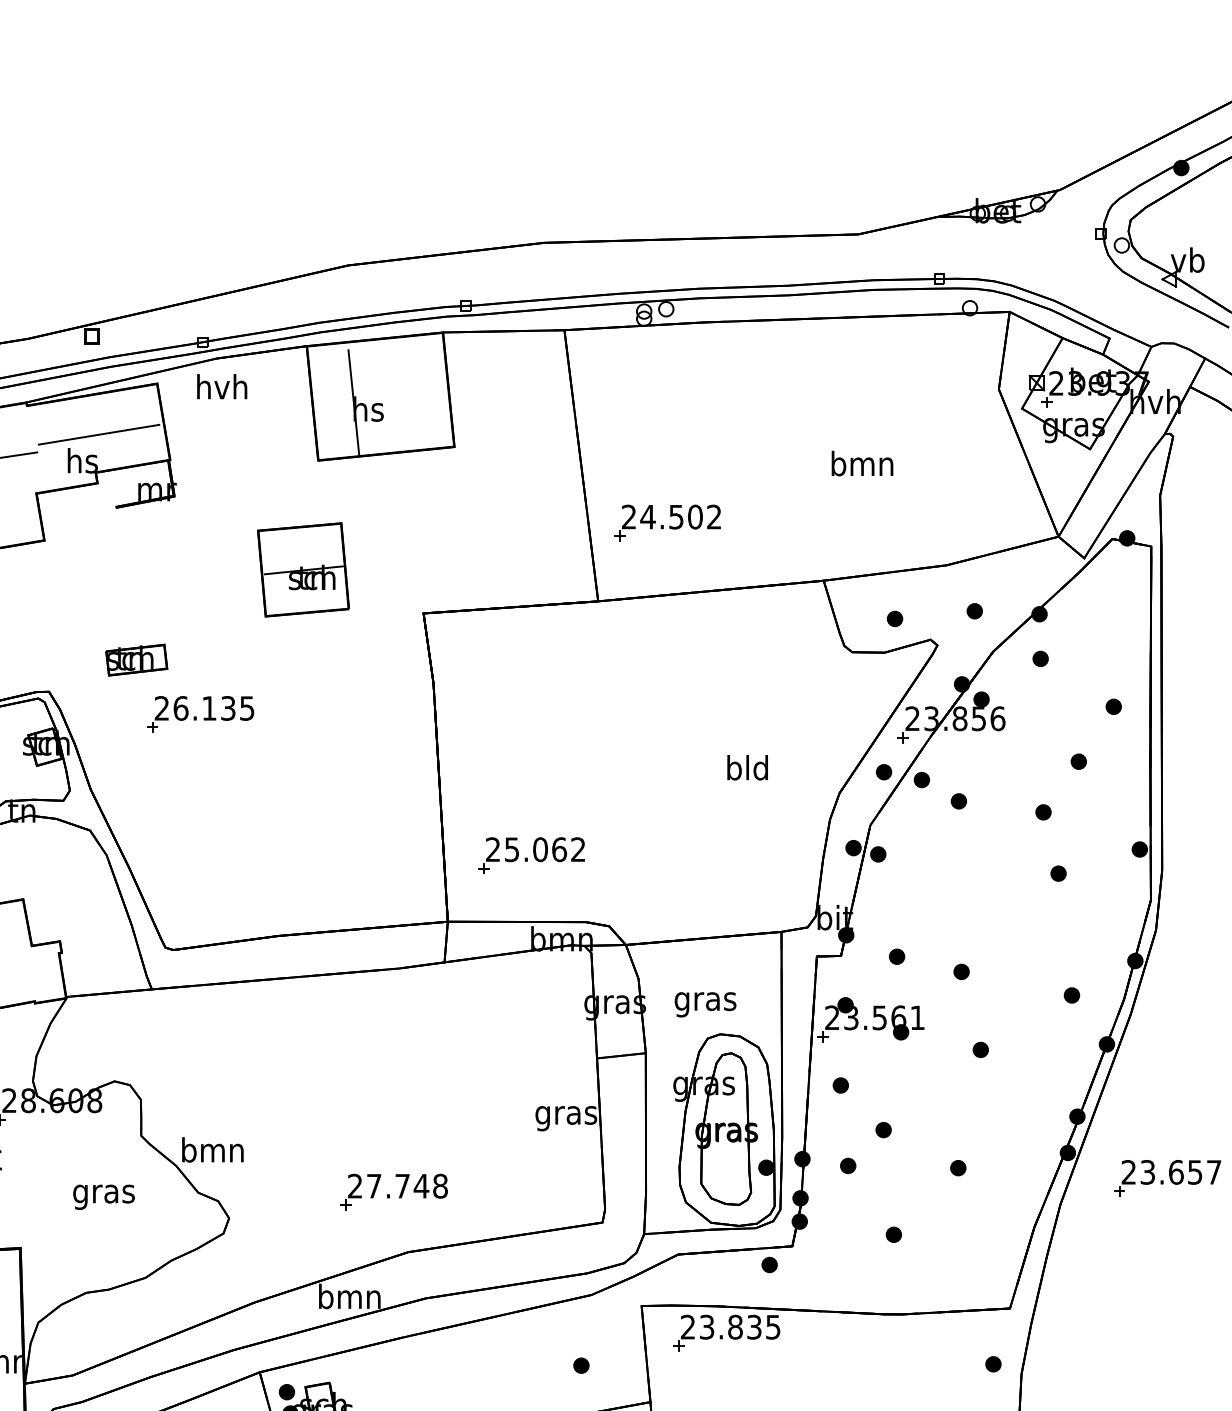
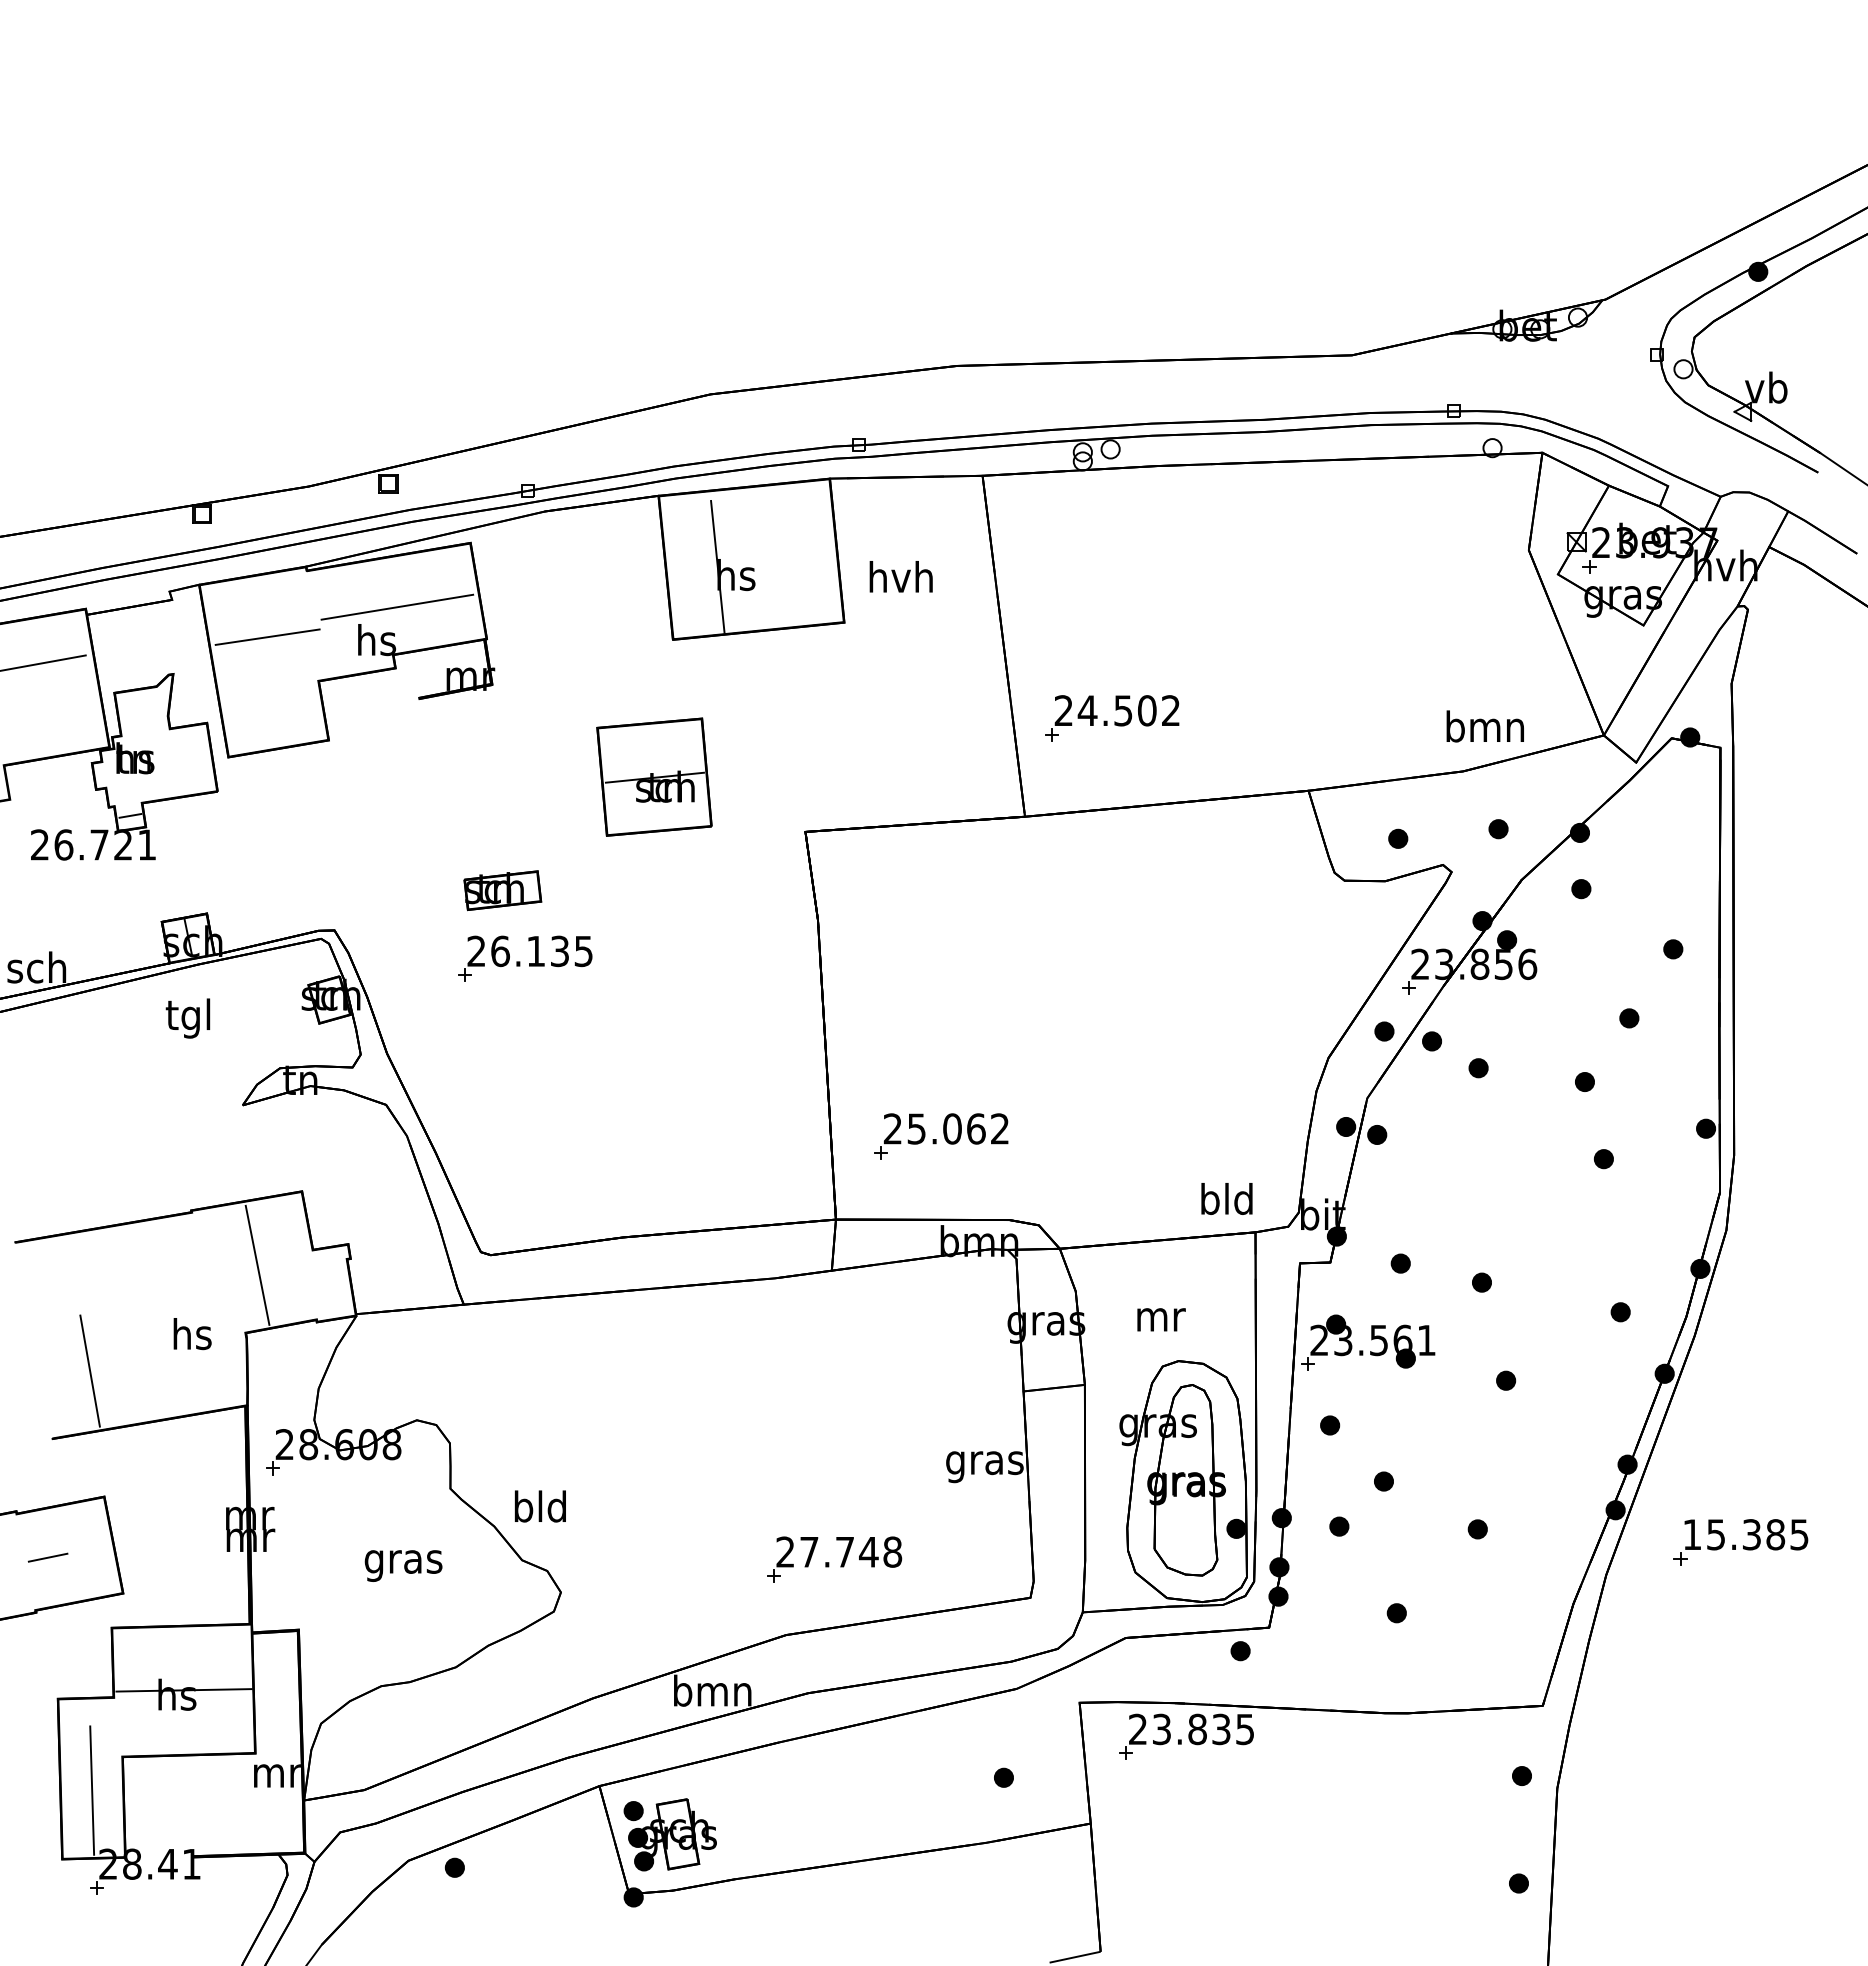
text: (221, 386) -> (900, 576), moved
text: (861, 463) -> (1484, 726), moved
part: (136, 660) -> (502, 890), moved
text: (747, 767) -> (1226, 1198), moved
text: (705, 1004) -> (1159, 1323), gras -> mr
text: (212, 1149) -> (540, 1506), bmn -> bld
text: (1171, 1172) -> (1745, 1534), 23.657 -> 15.385
part: (394, 1192) -> (834, 1559), moved

